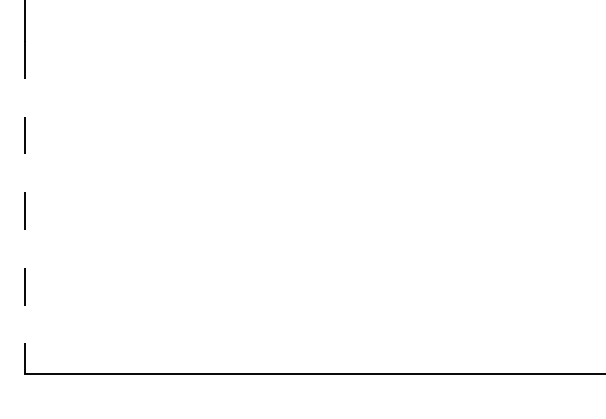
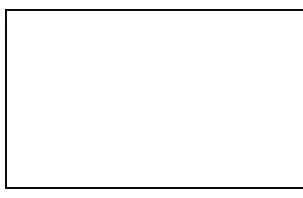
line: (24, 209) -> (5, 110), dashed -> solid

